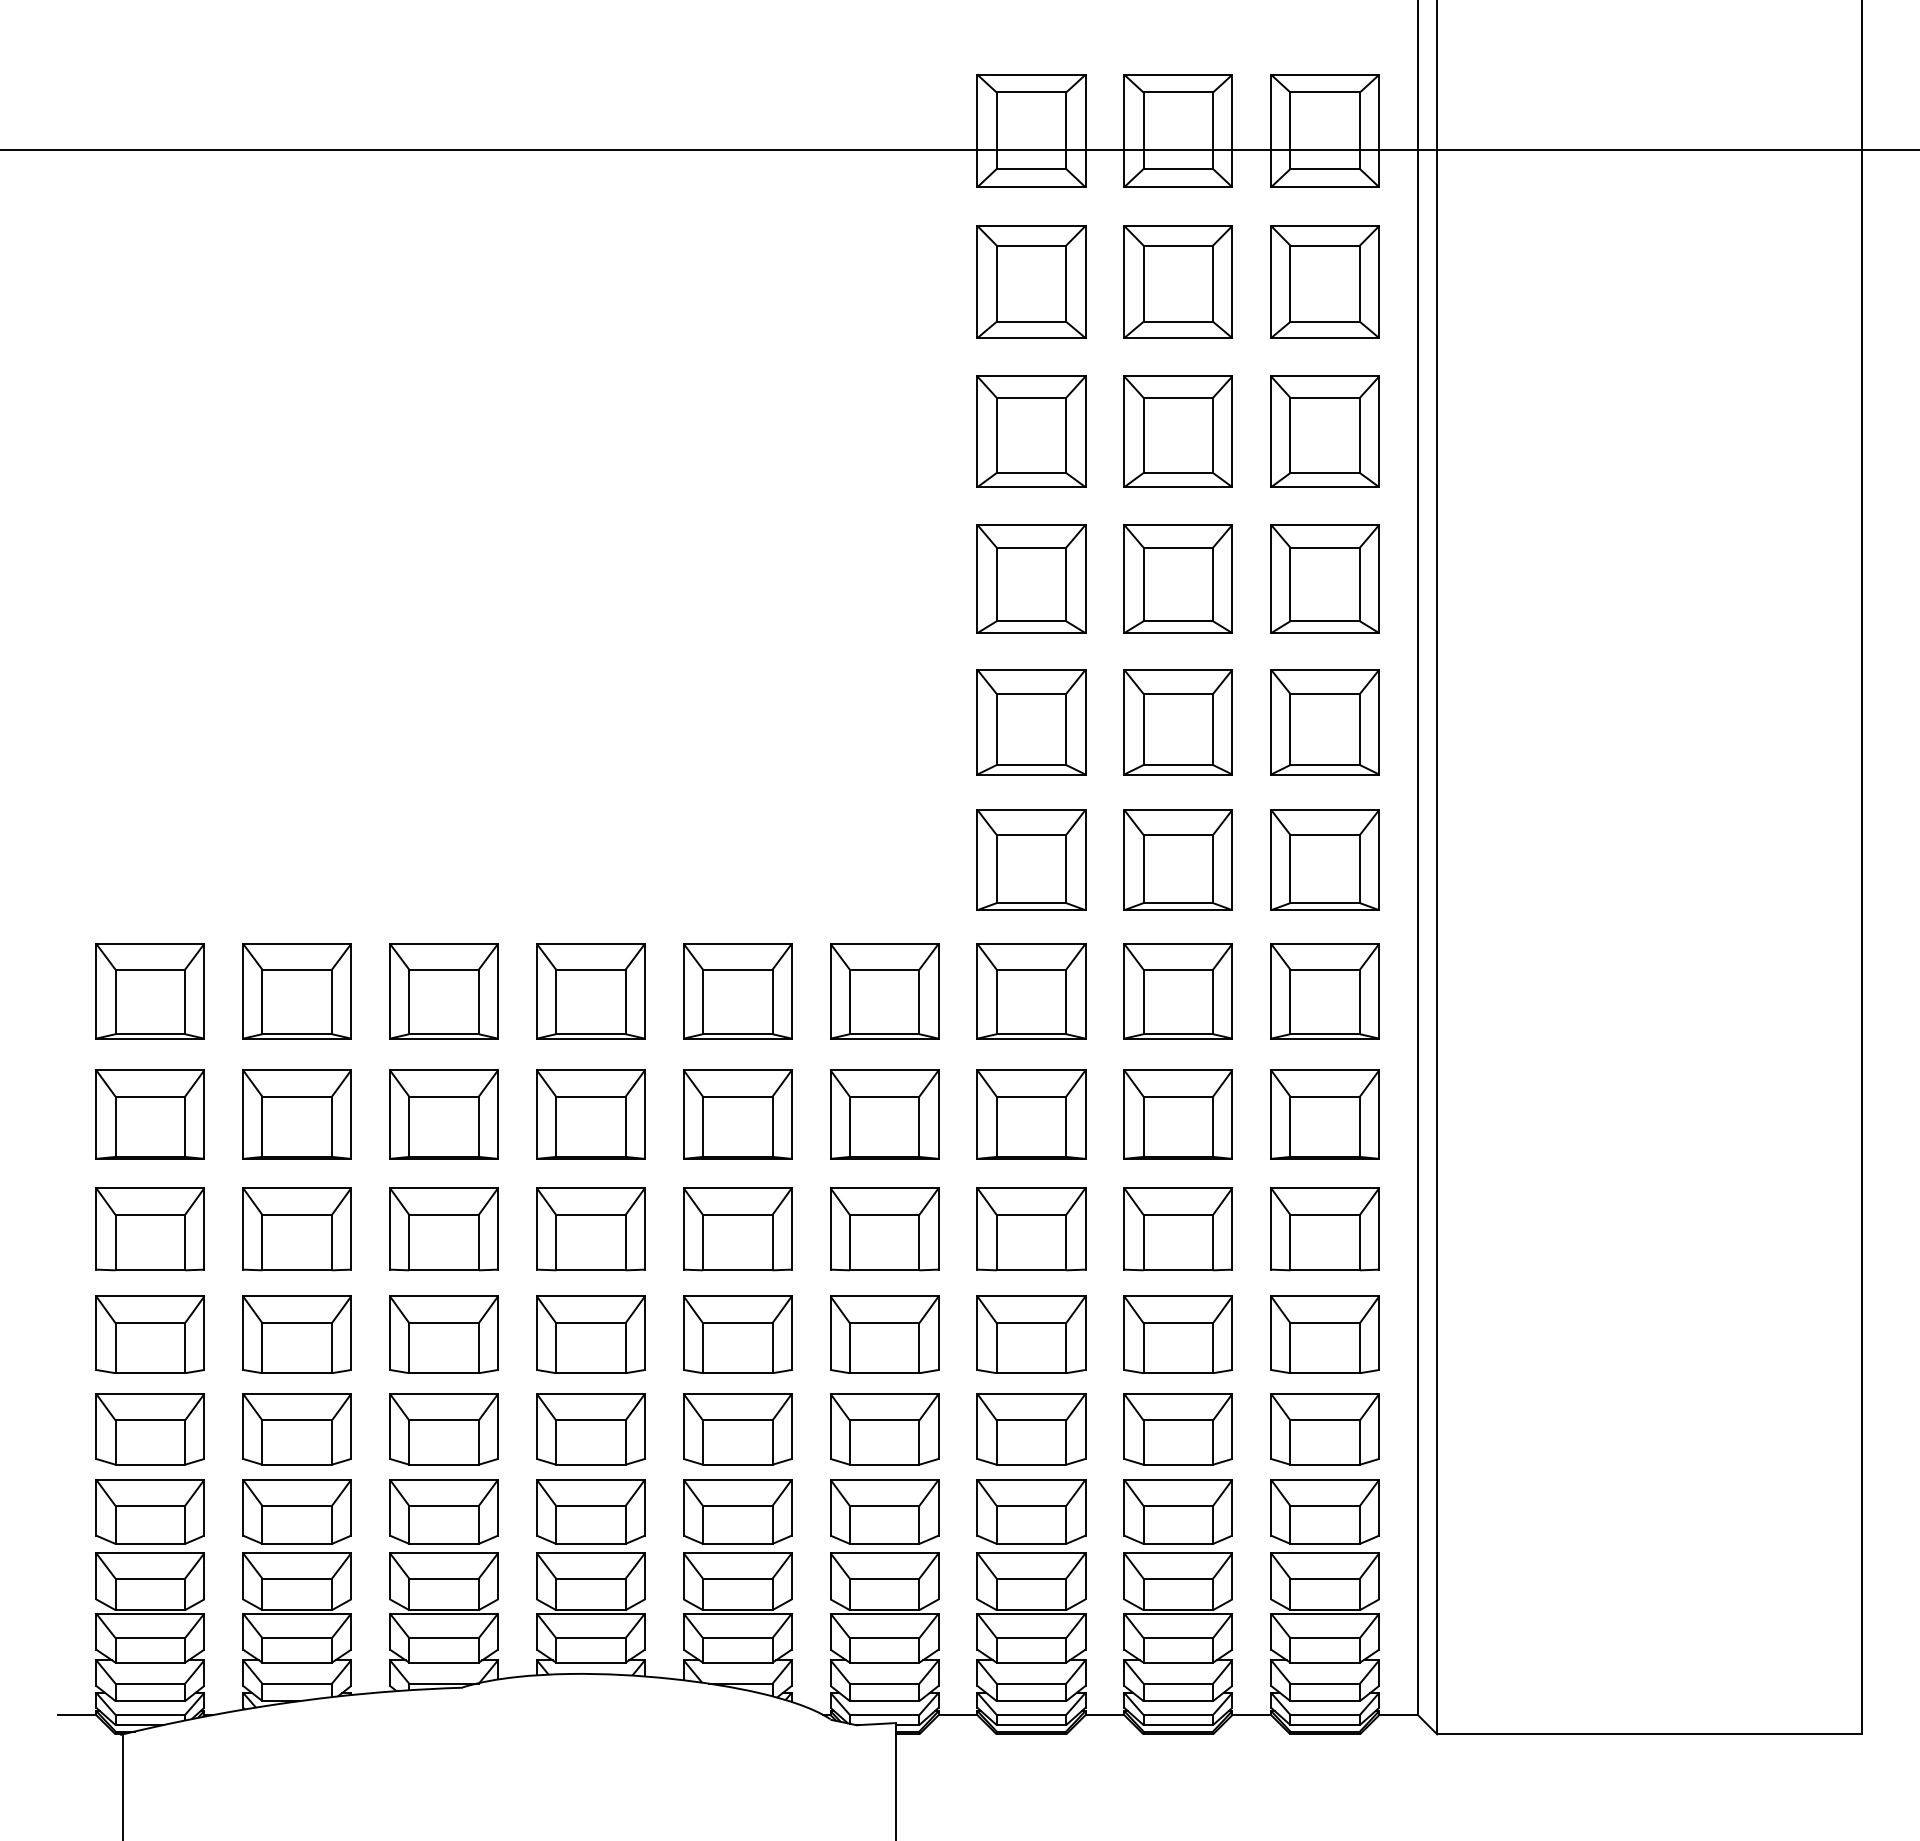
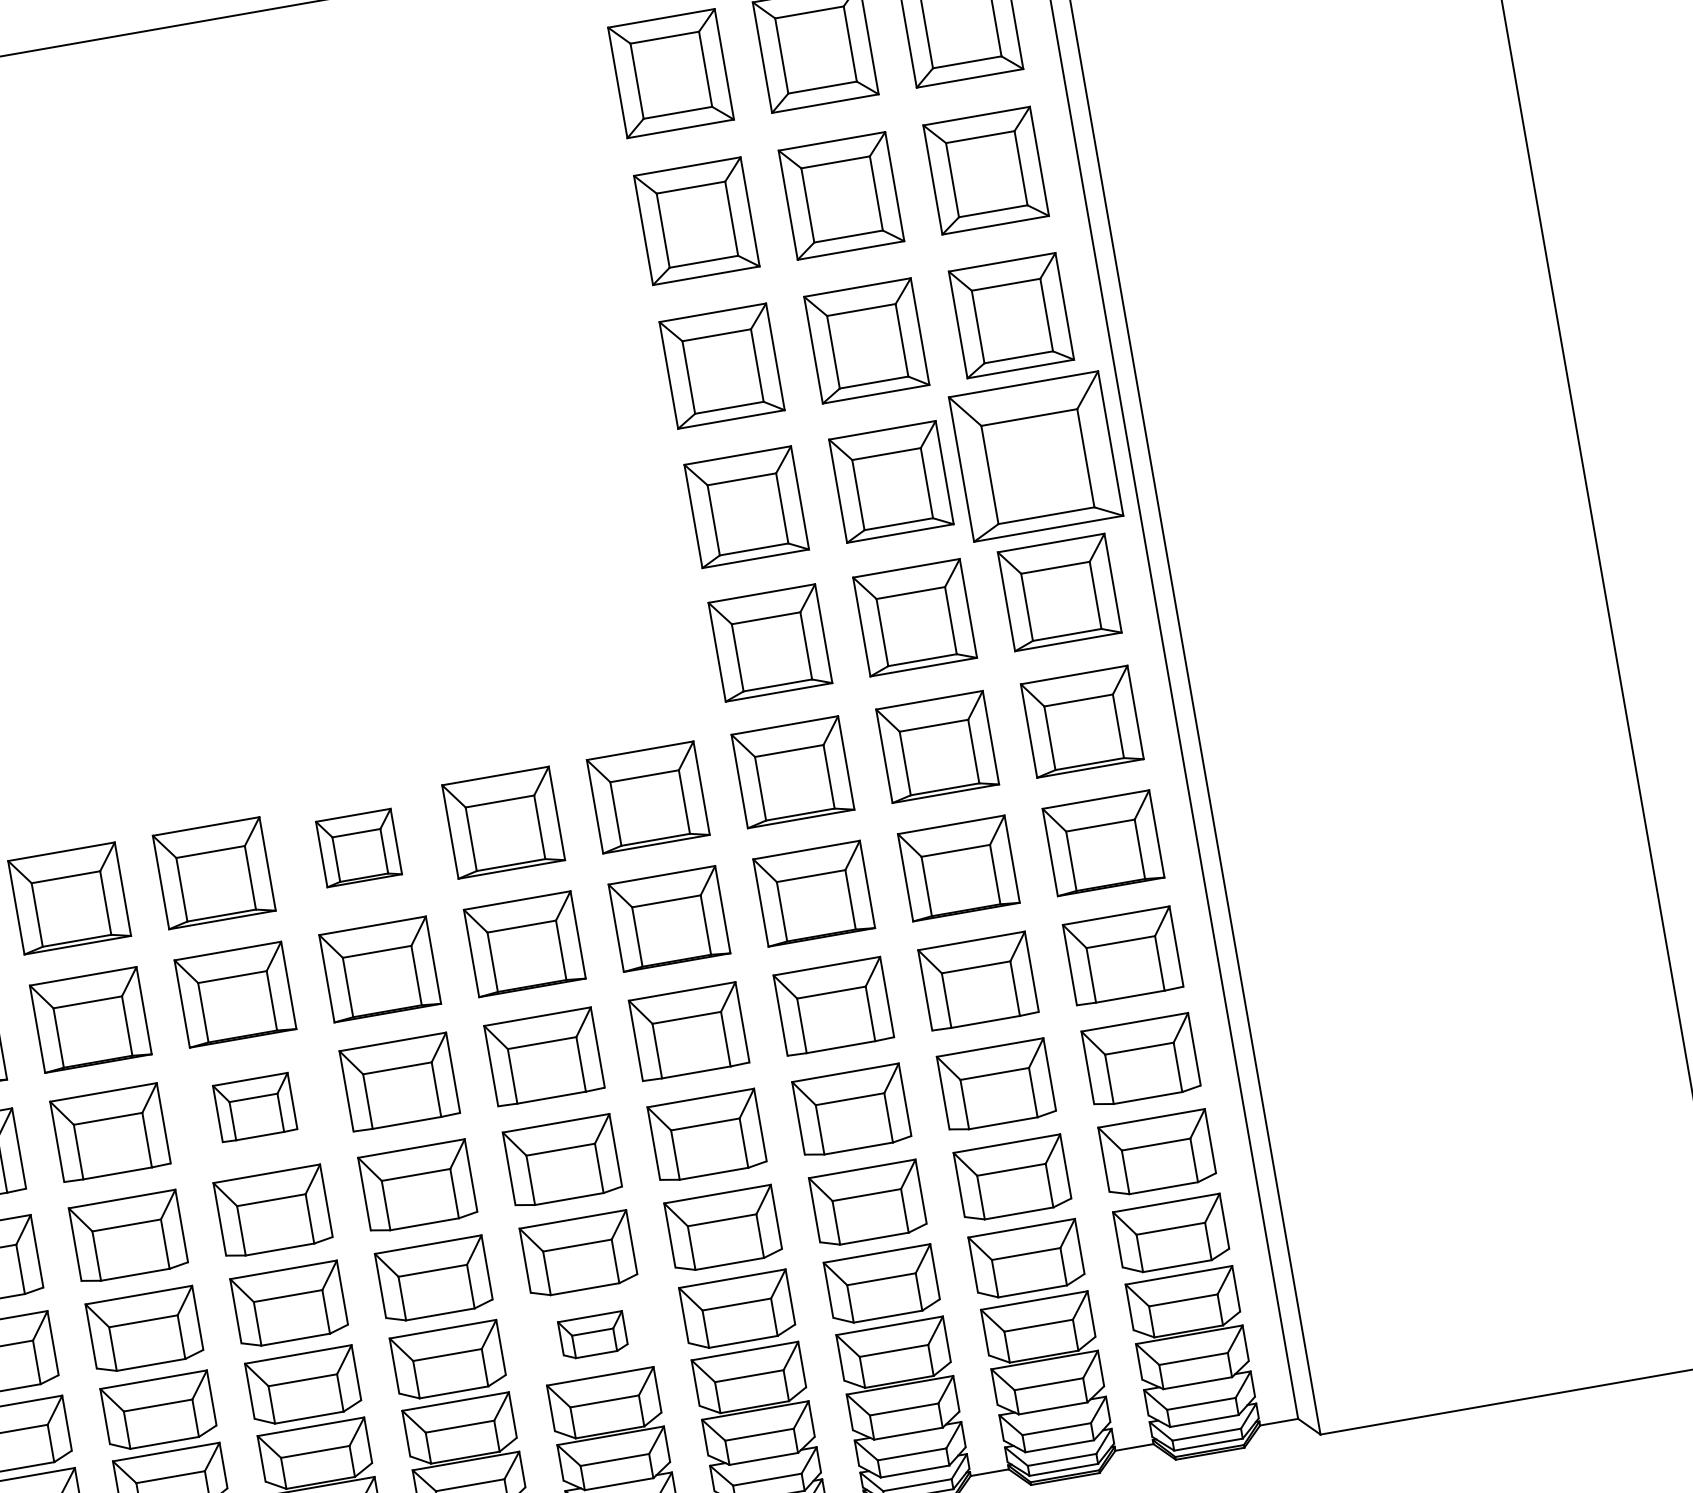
part: (1324, 722) -> (1035, 457), size x1.4
part: (590, 991) -> (358, 848), size x0.7
part: (443, 1229) -> (254, 1108), size x0.7
part: (737, 1511) -> (592, 1335), size x0.6

